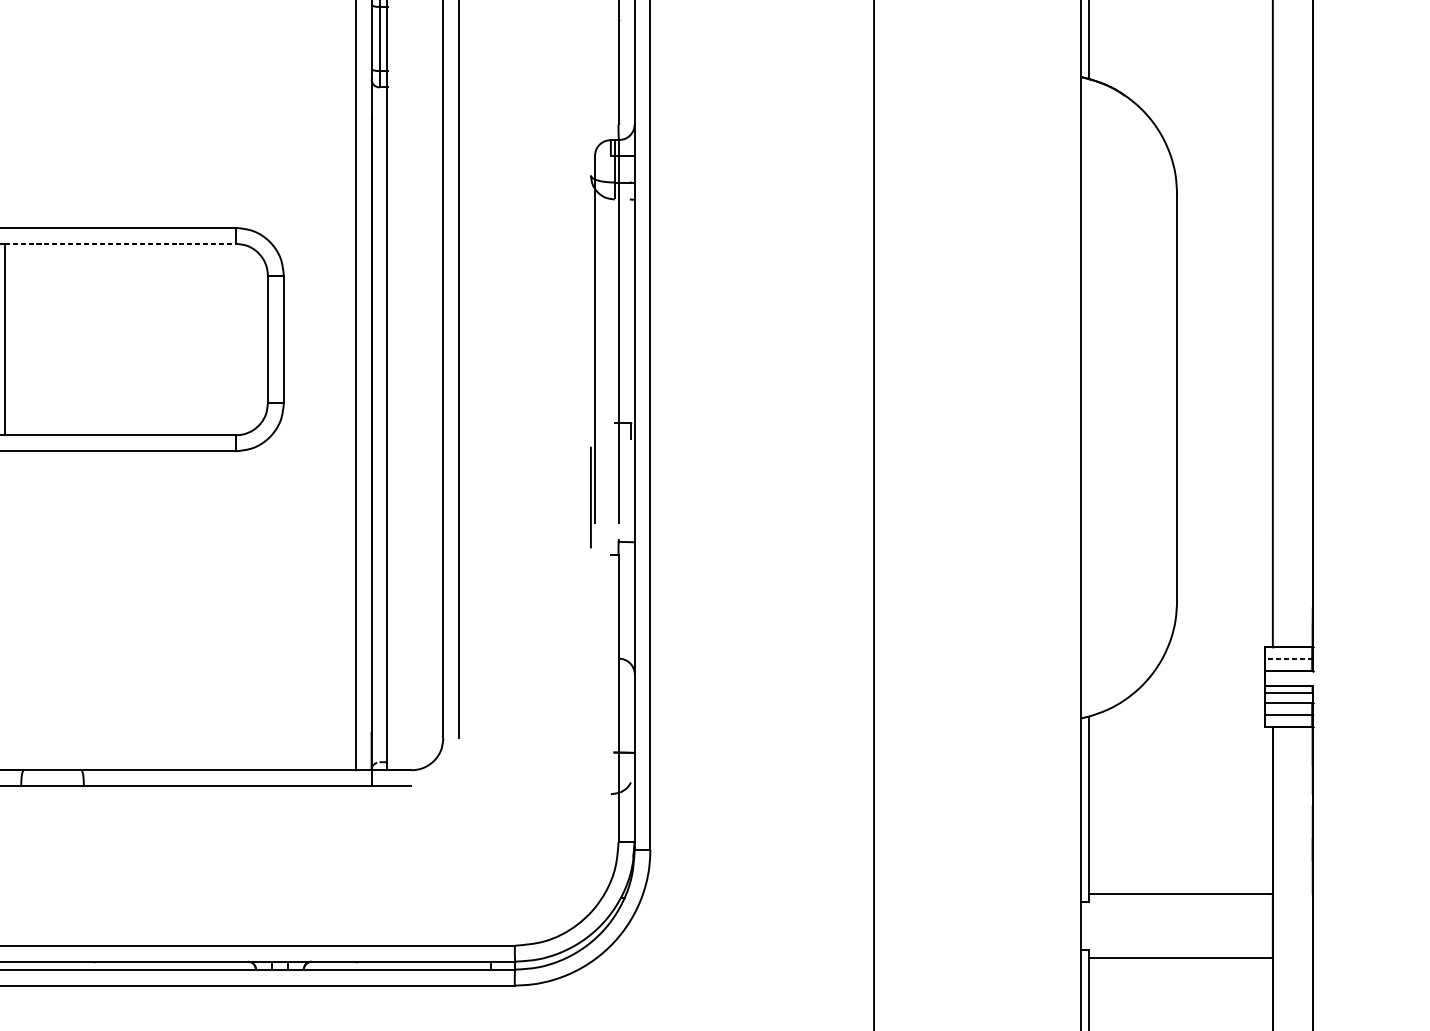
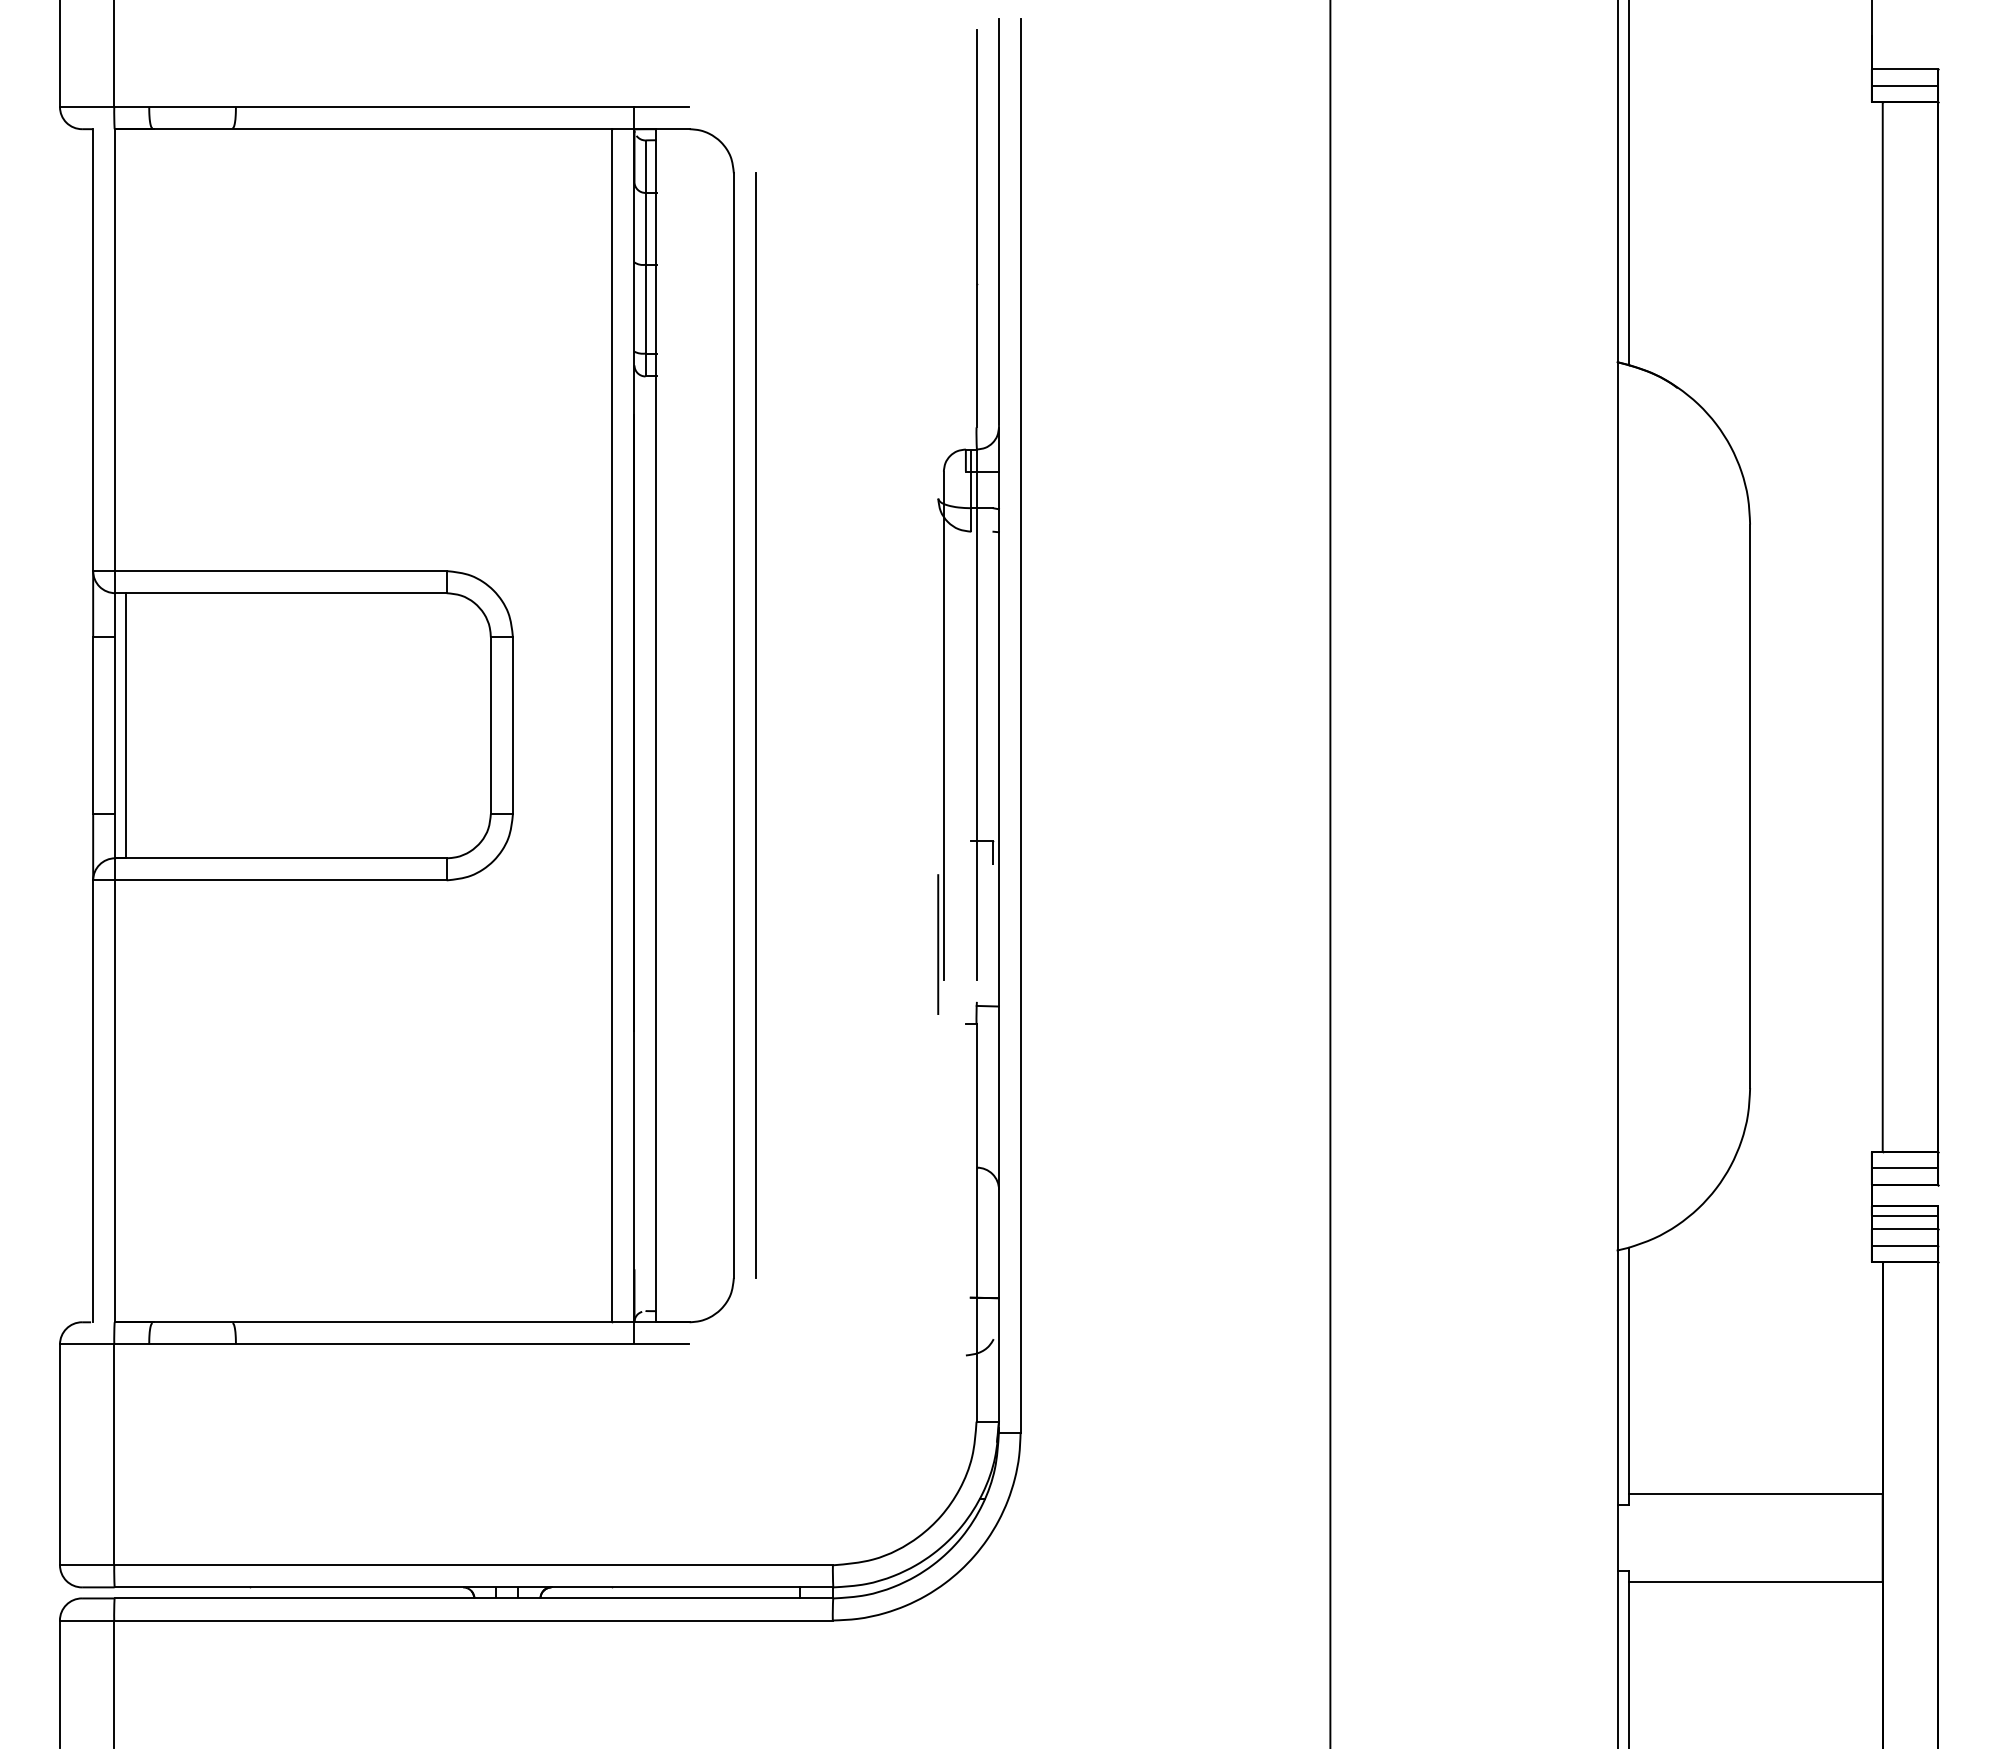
line: (120, 244) -> (286, 593), dashed -> solid
line: (1288, 659) -> (1904, 1168), dashed -> solid

